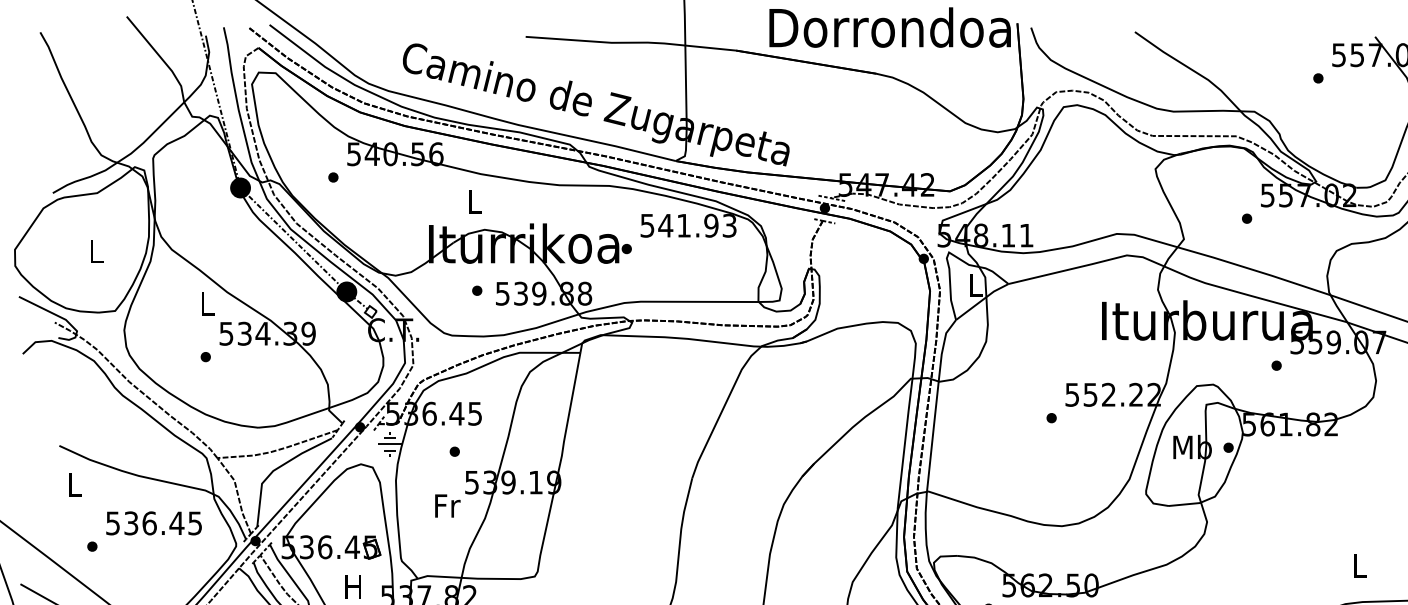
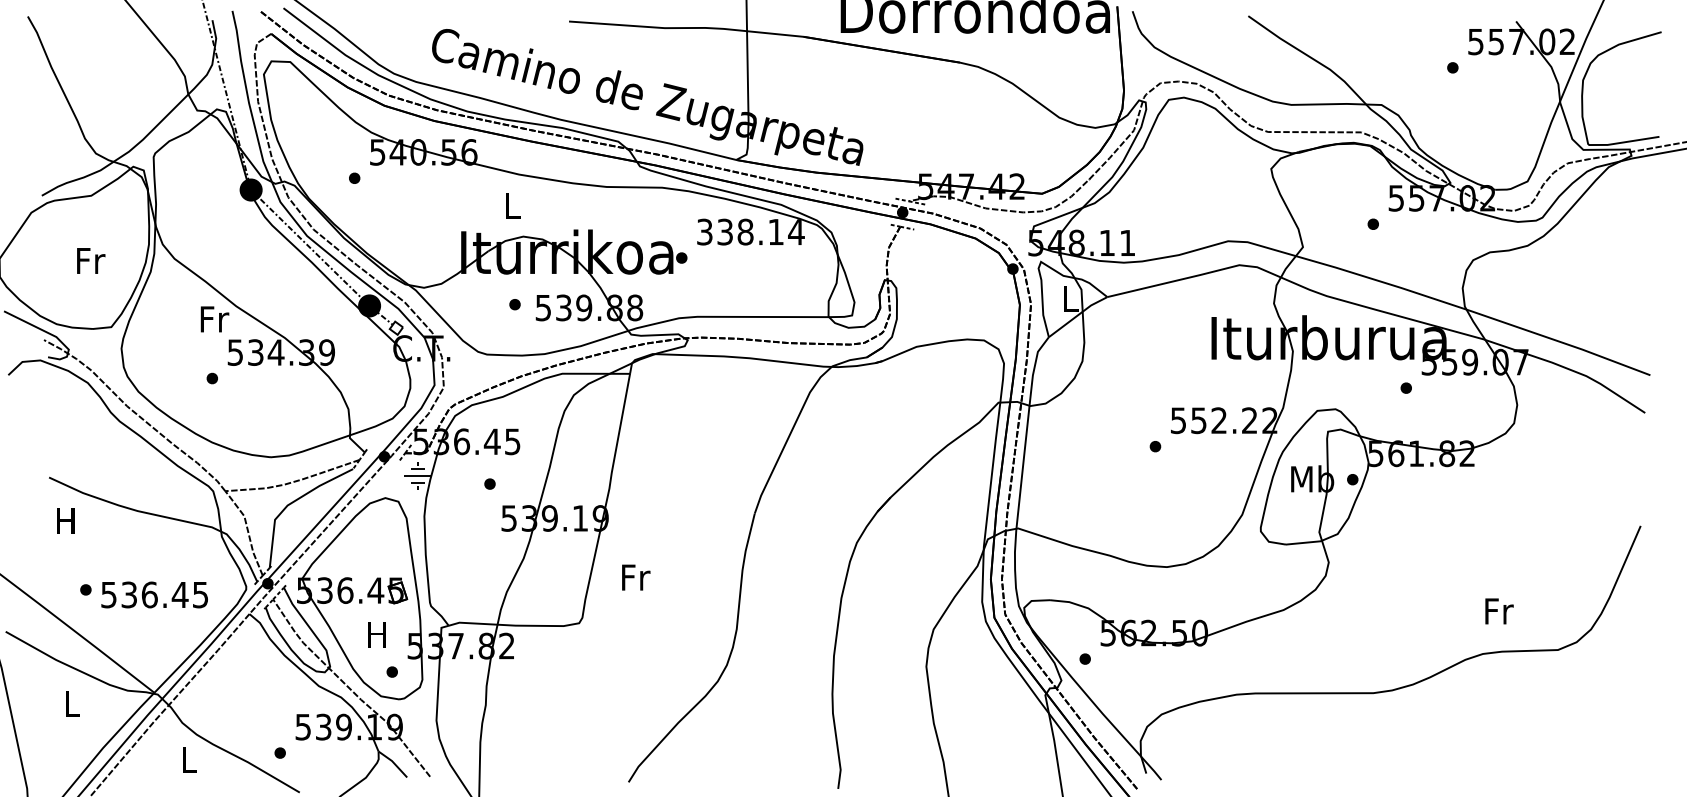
text: (688, 225) -> (750, 231), 541.93 -> 338.14
text: (97, 251) -> (91, 260), L -> Fr
text: (207, 304) -> (214, 319), L -> Fr
text: (74, 484) -> (65, 520), L -> H
text: (448, 505) -> (636, 577), moved
text: (153, 522) -> (154, 594), moved
text: (1360, 566) -> (1499, 611), L -> Fr

